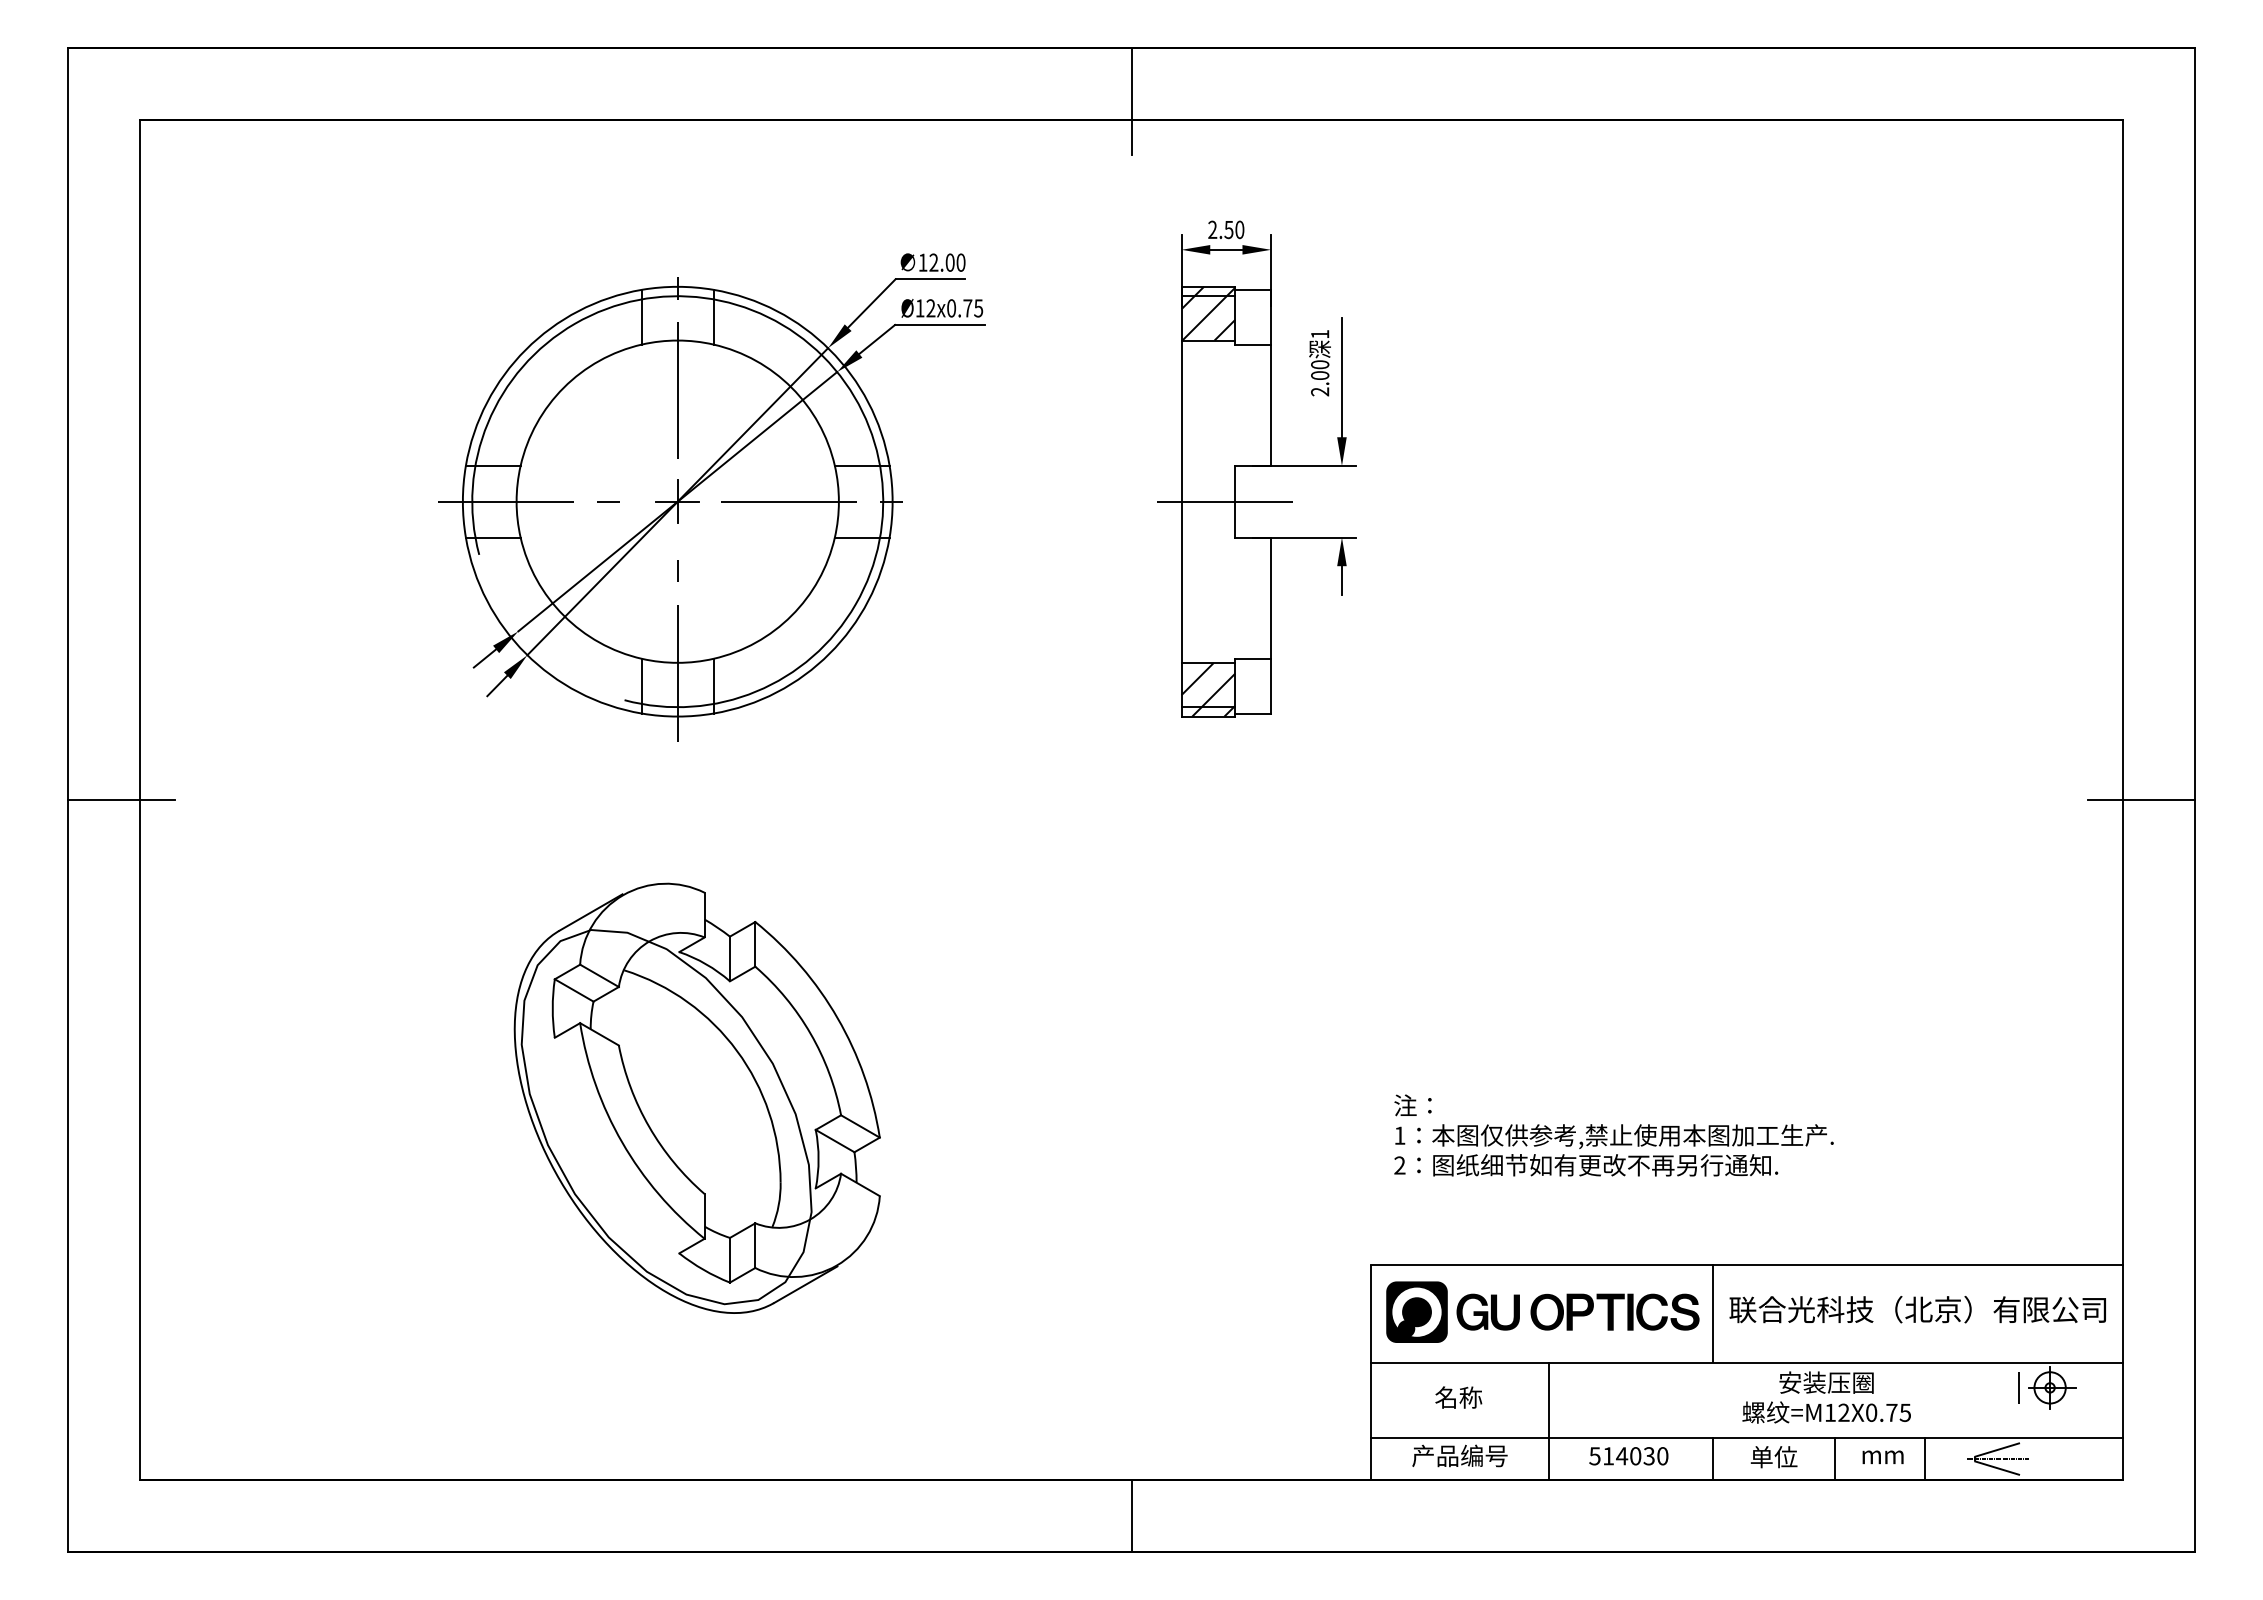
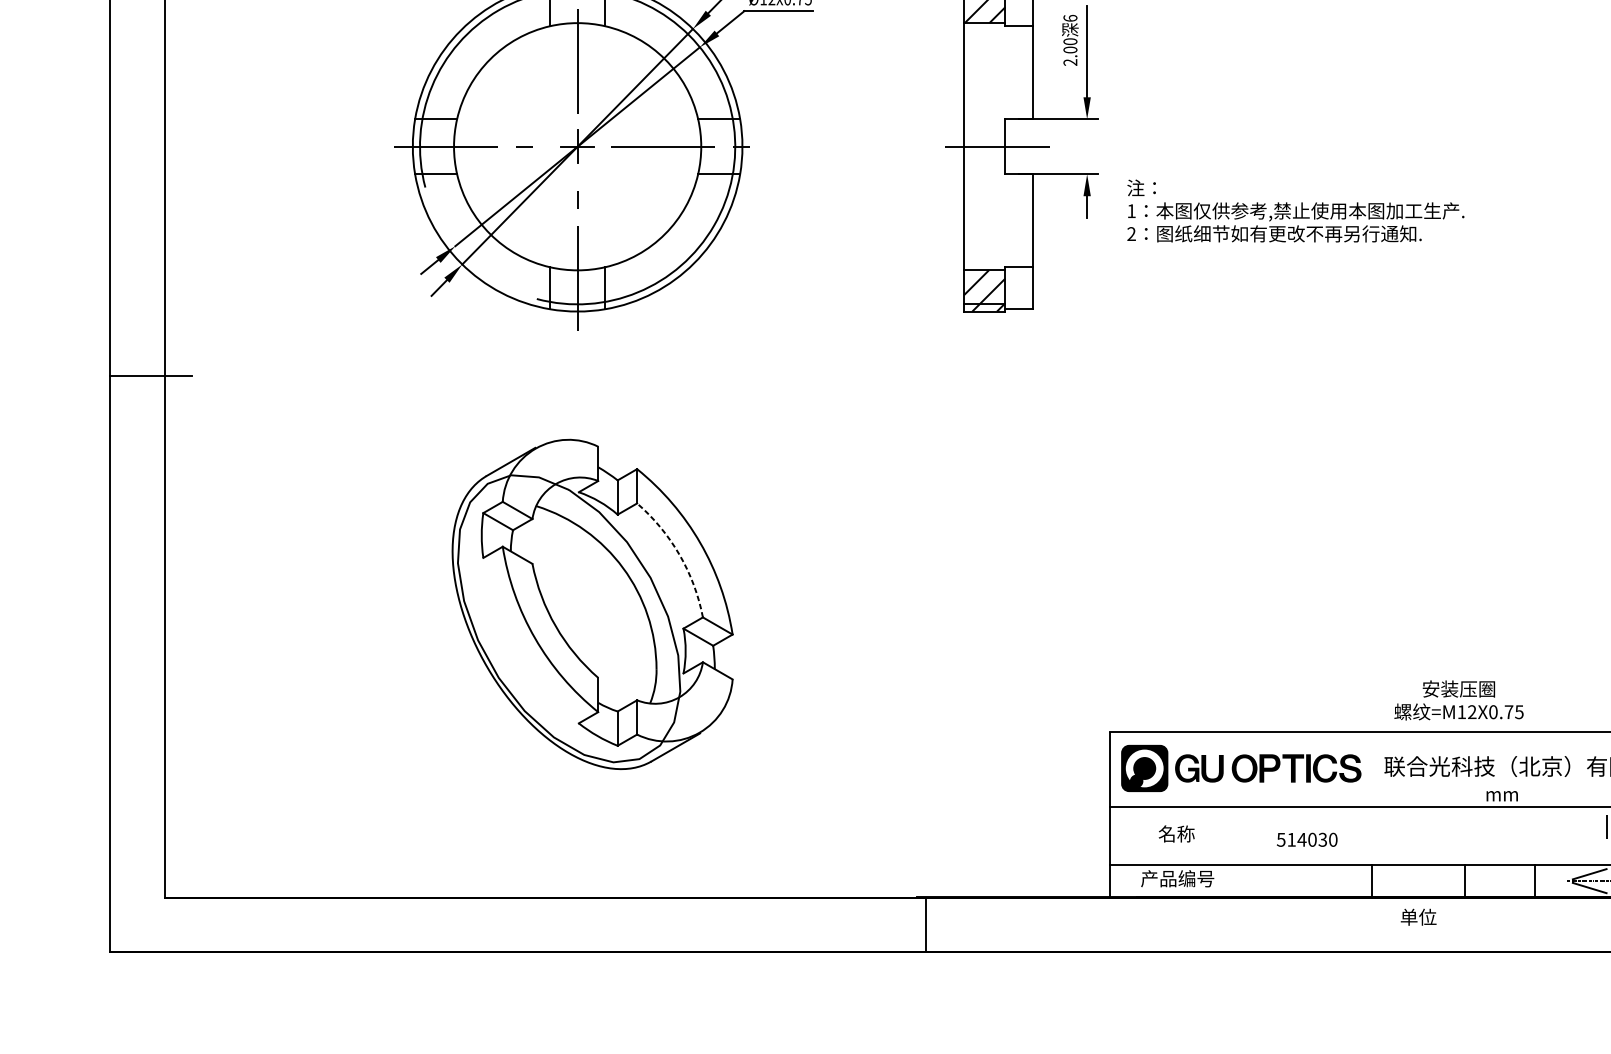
text: (1320, 333) -> (1070, 17), 1 -> 6
arc: (810, 1033) -> (679, 554), solid -> dashed
text: (1613, 1135) -> (1295, 211), moved
line: (1712, 1313) -> (1371, 769), removed
text: (1826, 1397) -> (1458, 700), moved
line: (1548, 1421) -> (1245, 852), removed
text: (1628, 1456) -> (1306, 840), moved
text: (1773, 1457) -> (1418, 917), moved
text: (1882, 1457) -> (1501, 796), moved

